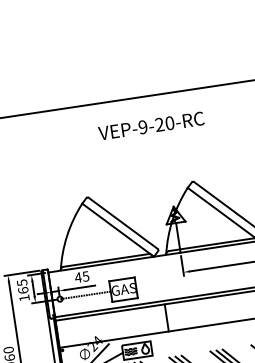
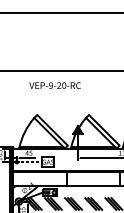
text: (150, 125) -> (54, 85), moved

